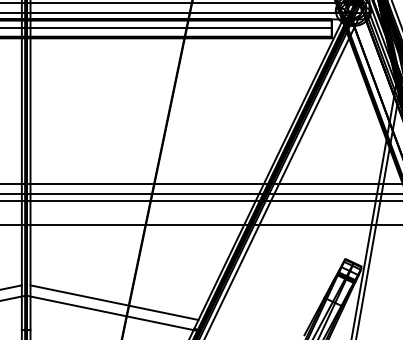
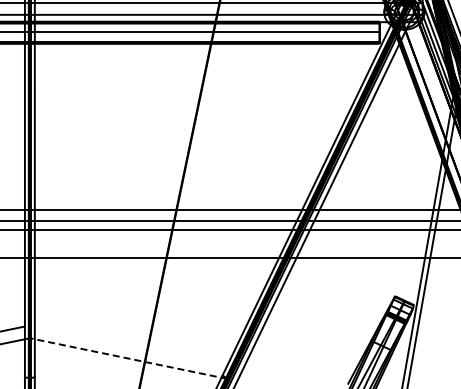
line: (114, 302) -> (130, 346), removed
line: (111, 313) -> (127, 358), solid -> dashed

